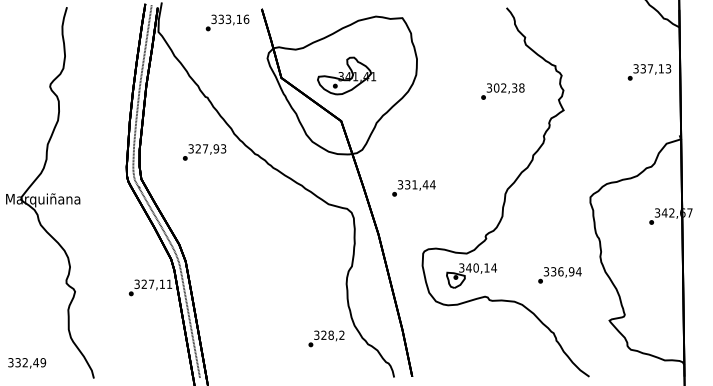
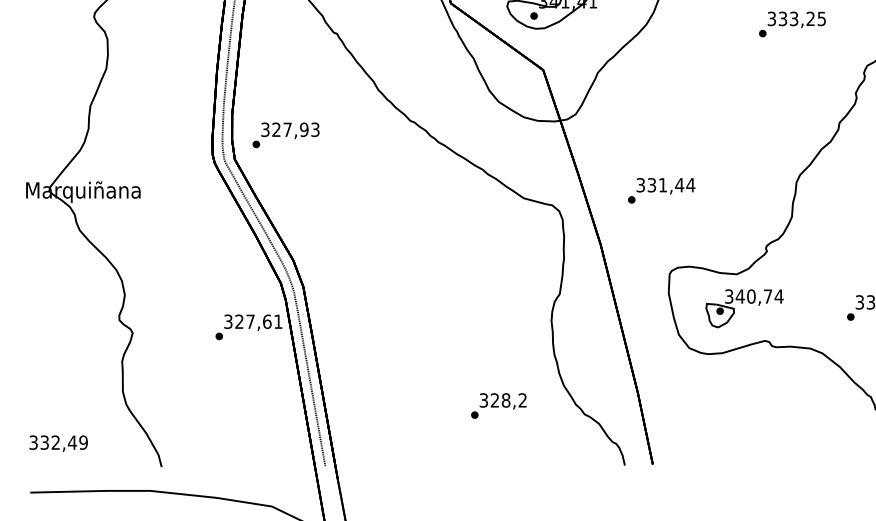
text: (508, 87) -> (801, 18), 302,38 -> 333,25
text: (204, 152) -> (285, 135), moved
text: (413, 188) -> (660, 190), moved
text: (486, 267) -> (767, 295), 340,14 -> 340,74
text: (162, 283) -> (267, 320), 327,11 -> 327,61
text: (326, 338) -> (498, 405), moved

